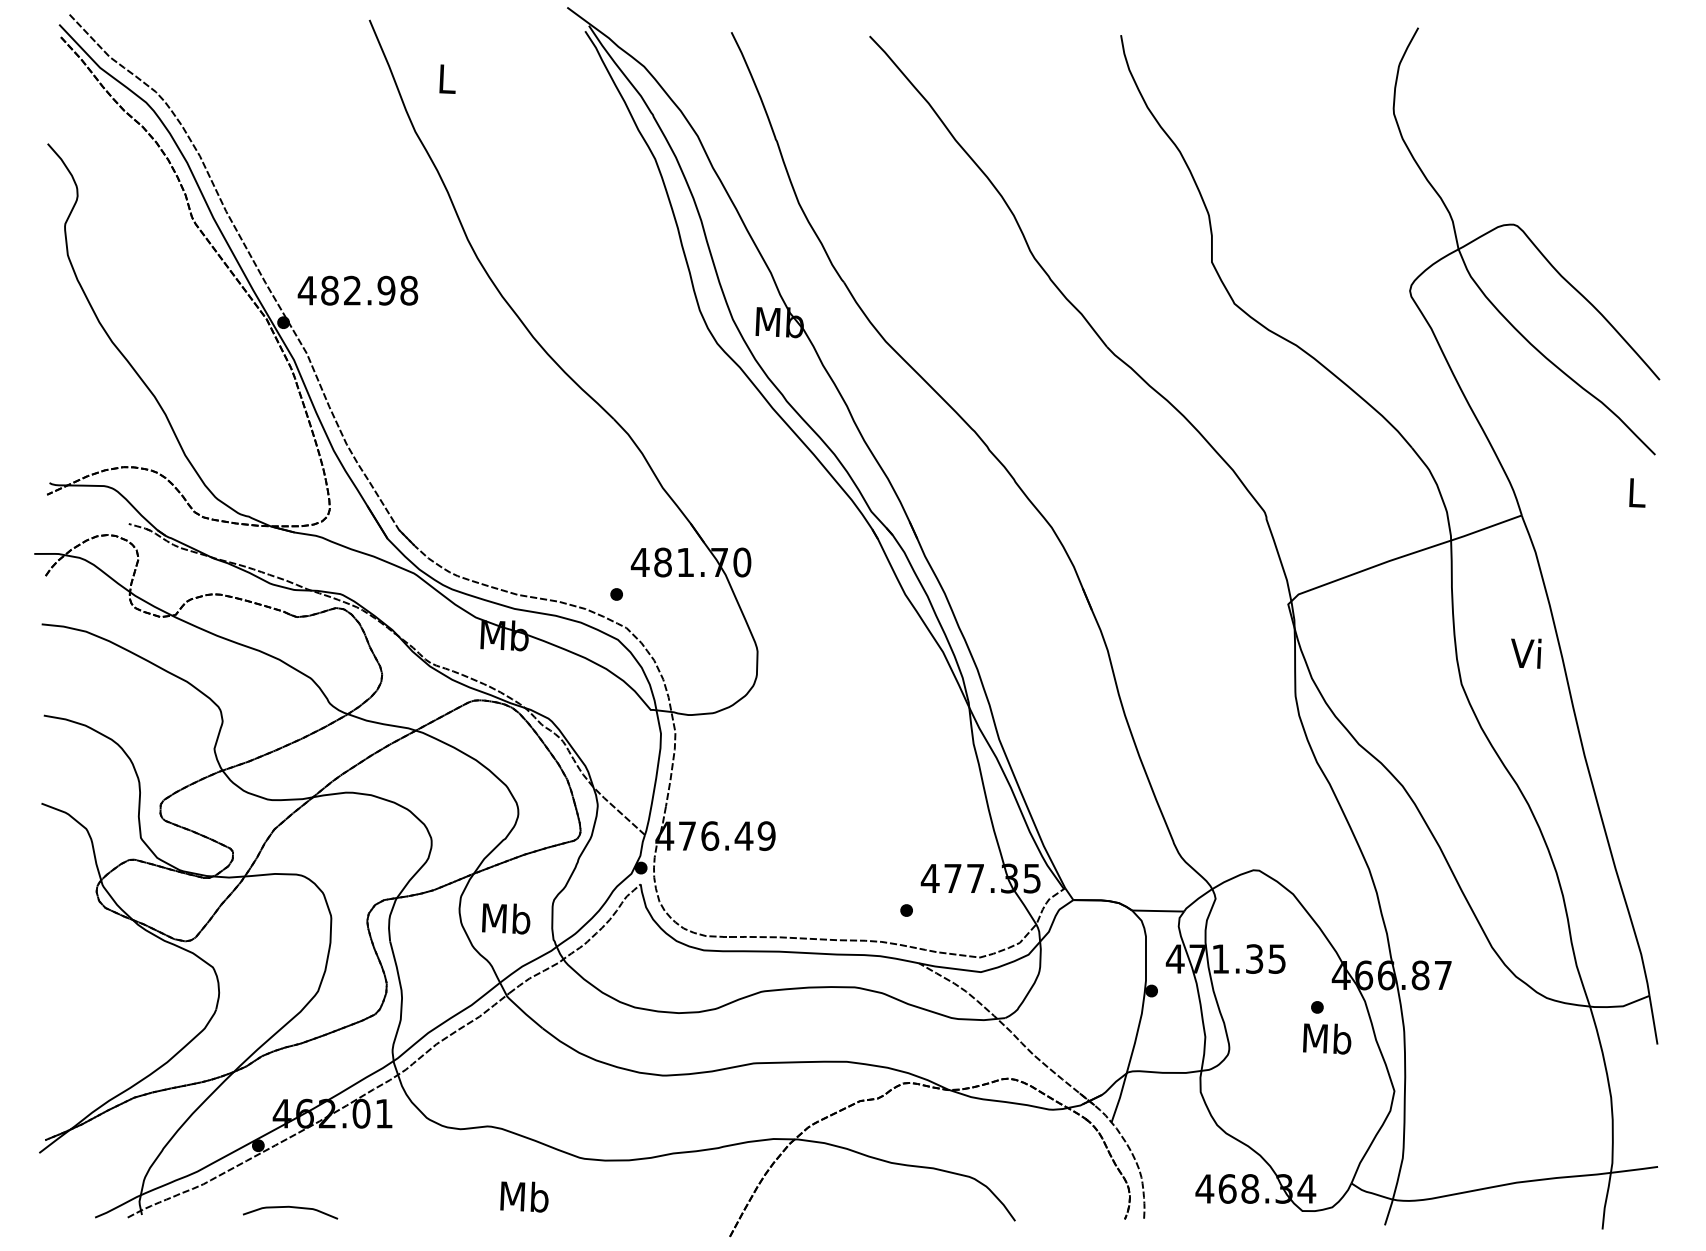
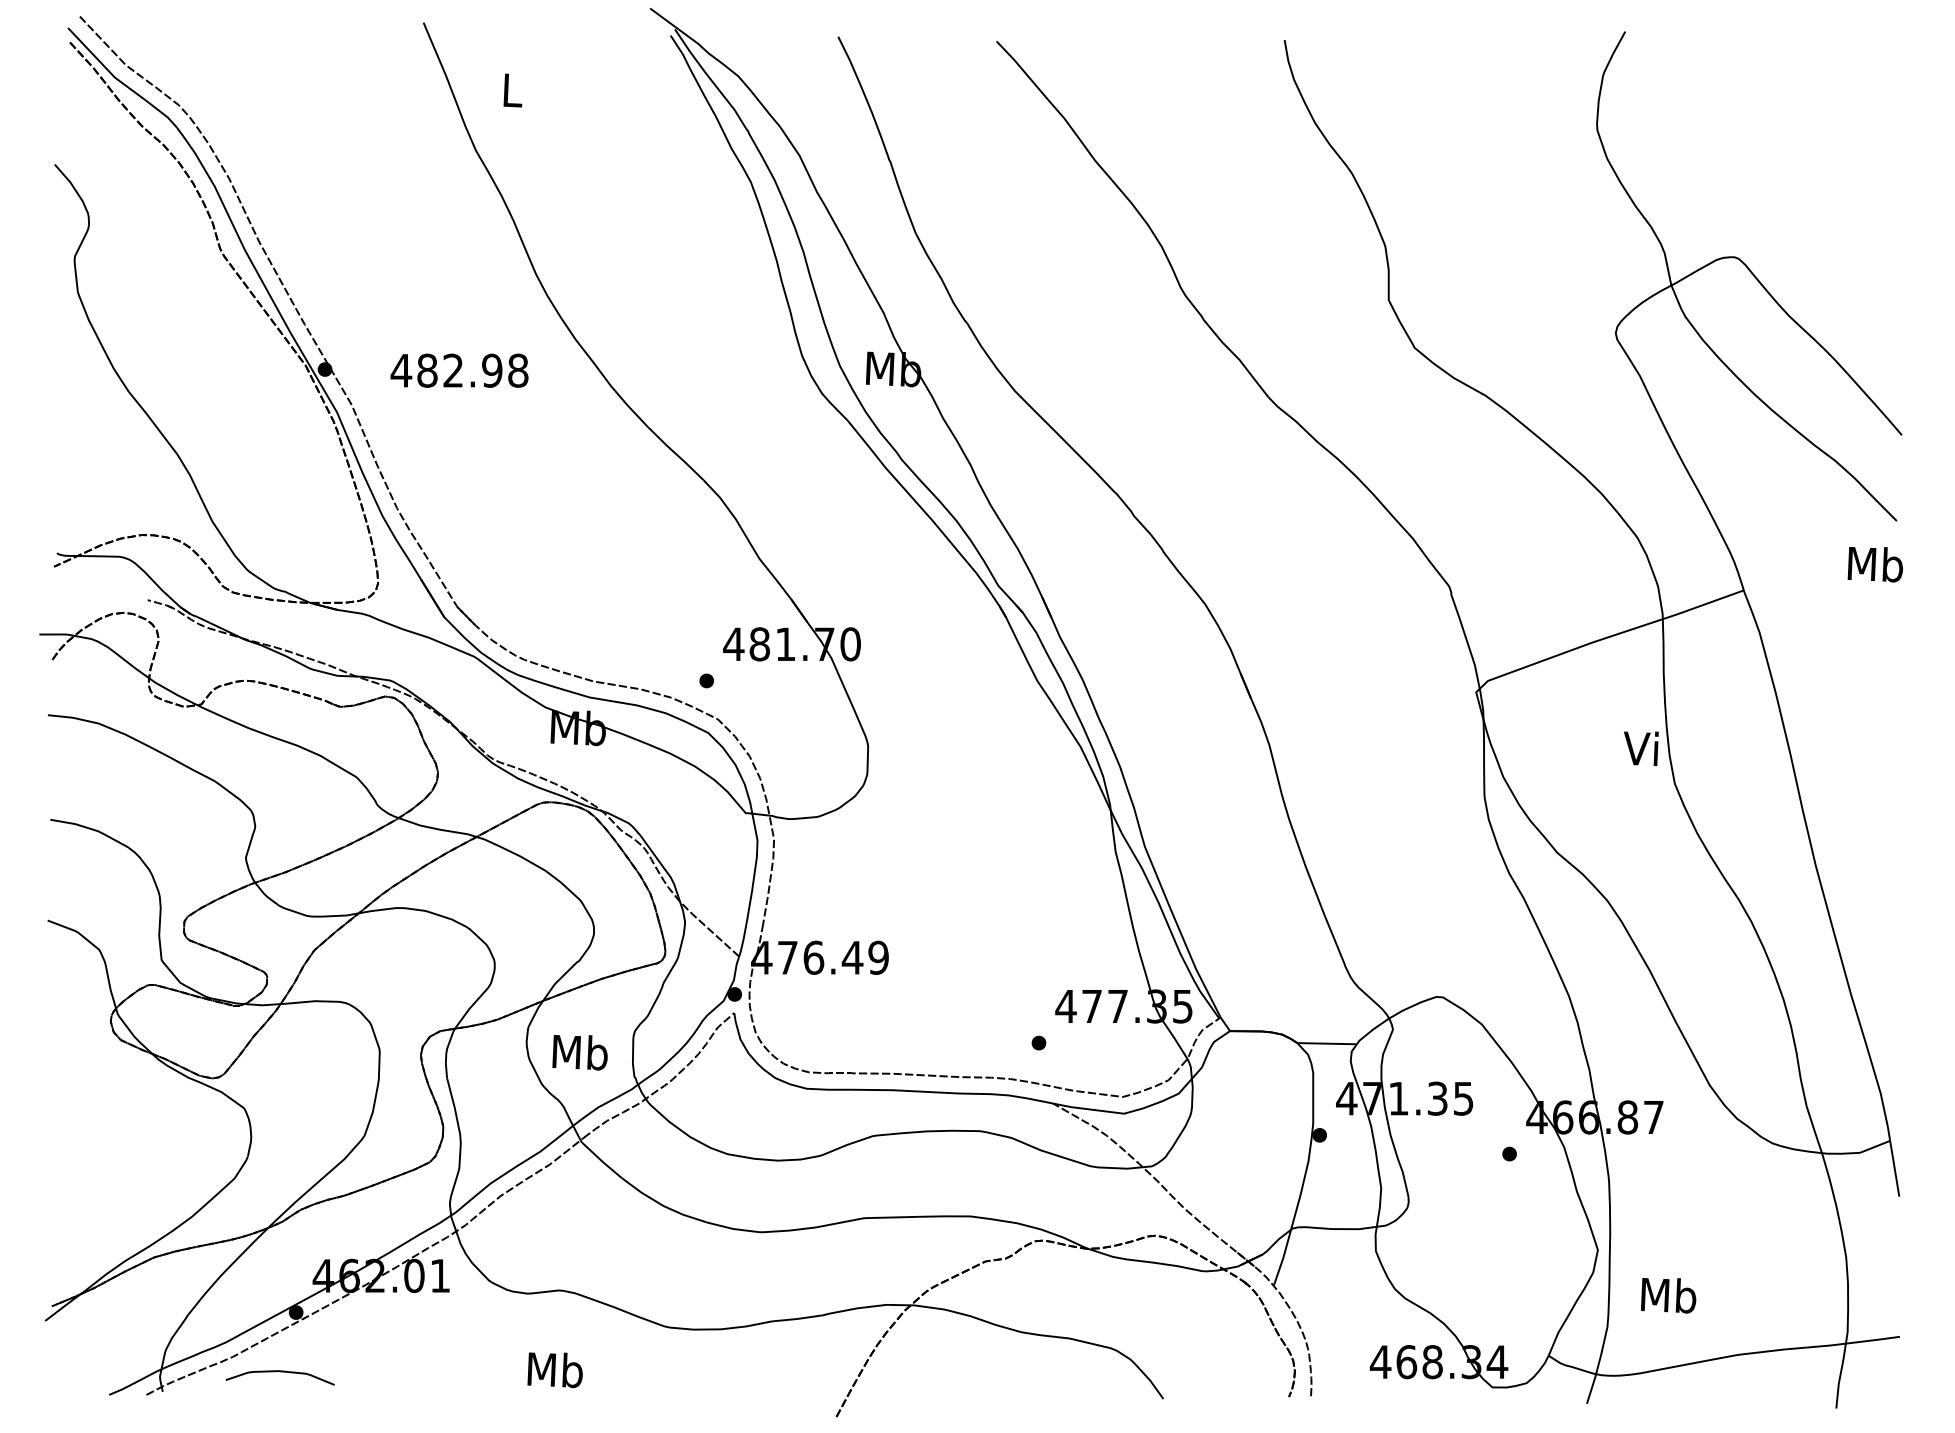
text: (357, 290) -> (459, 370), moved
text: (1636, 492) -> (1875, 564), L -> Mb
text: (1526, 653) -> (1641, 748), moved
text: (1327, 1038) -> (1668, 1295), moved
text: (524, 1196) -> (555, 1369), moved
curve: (290, 1207) -> (280, 1371), moved

